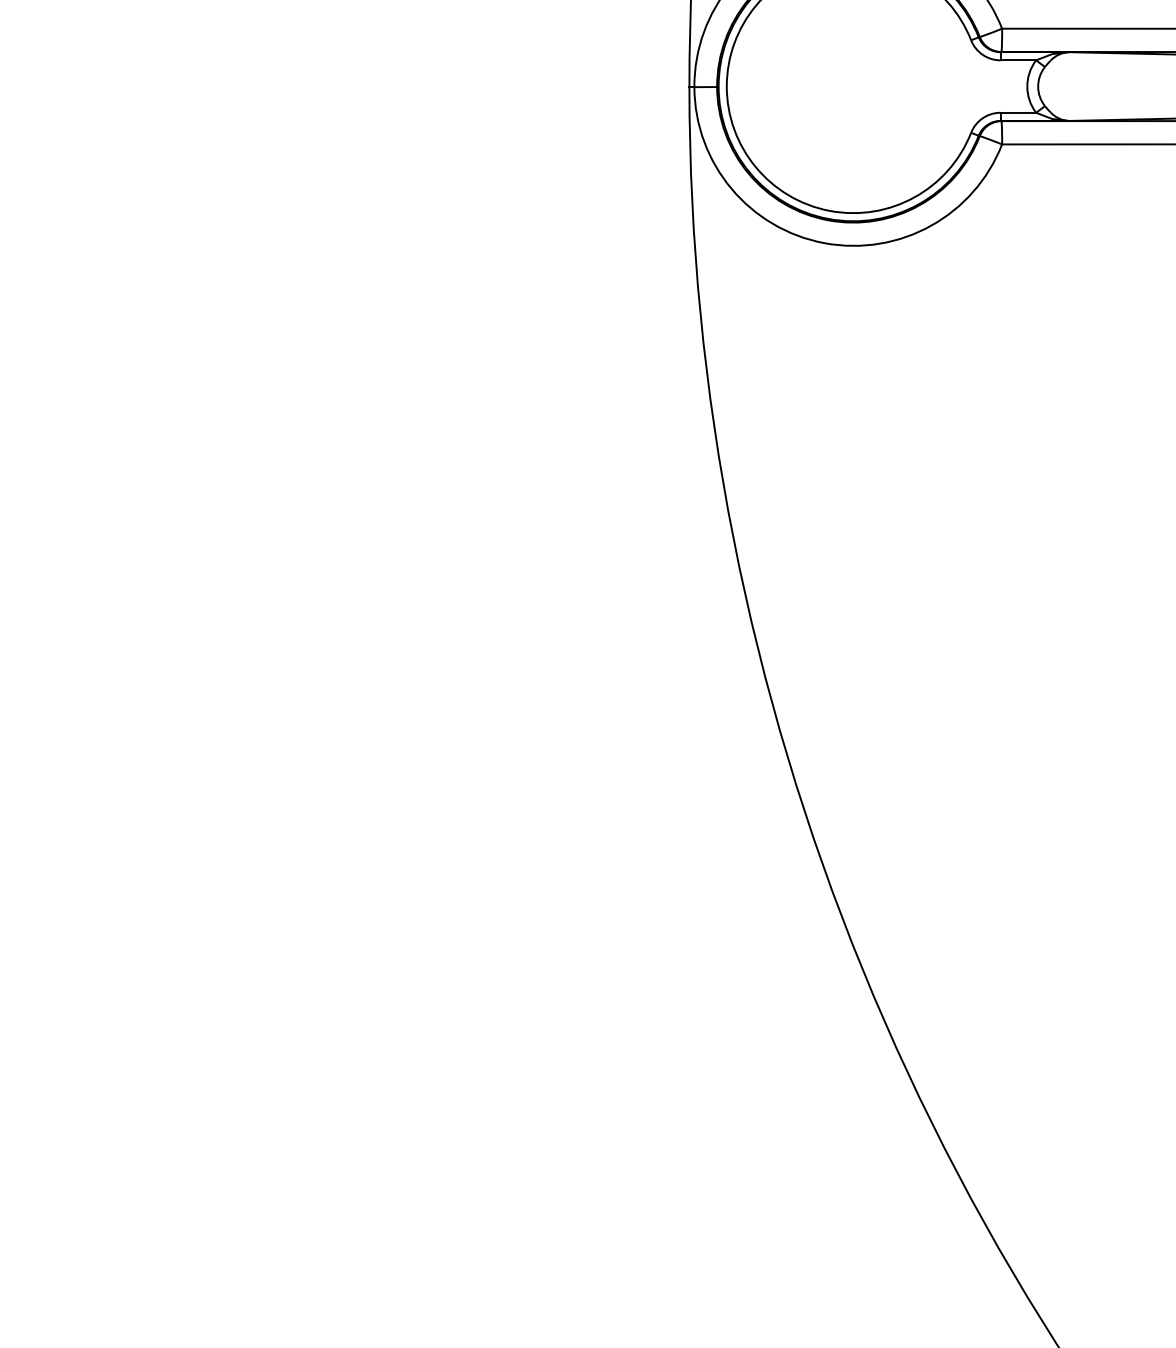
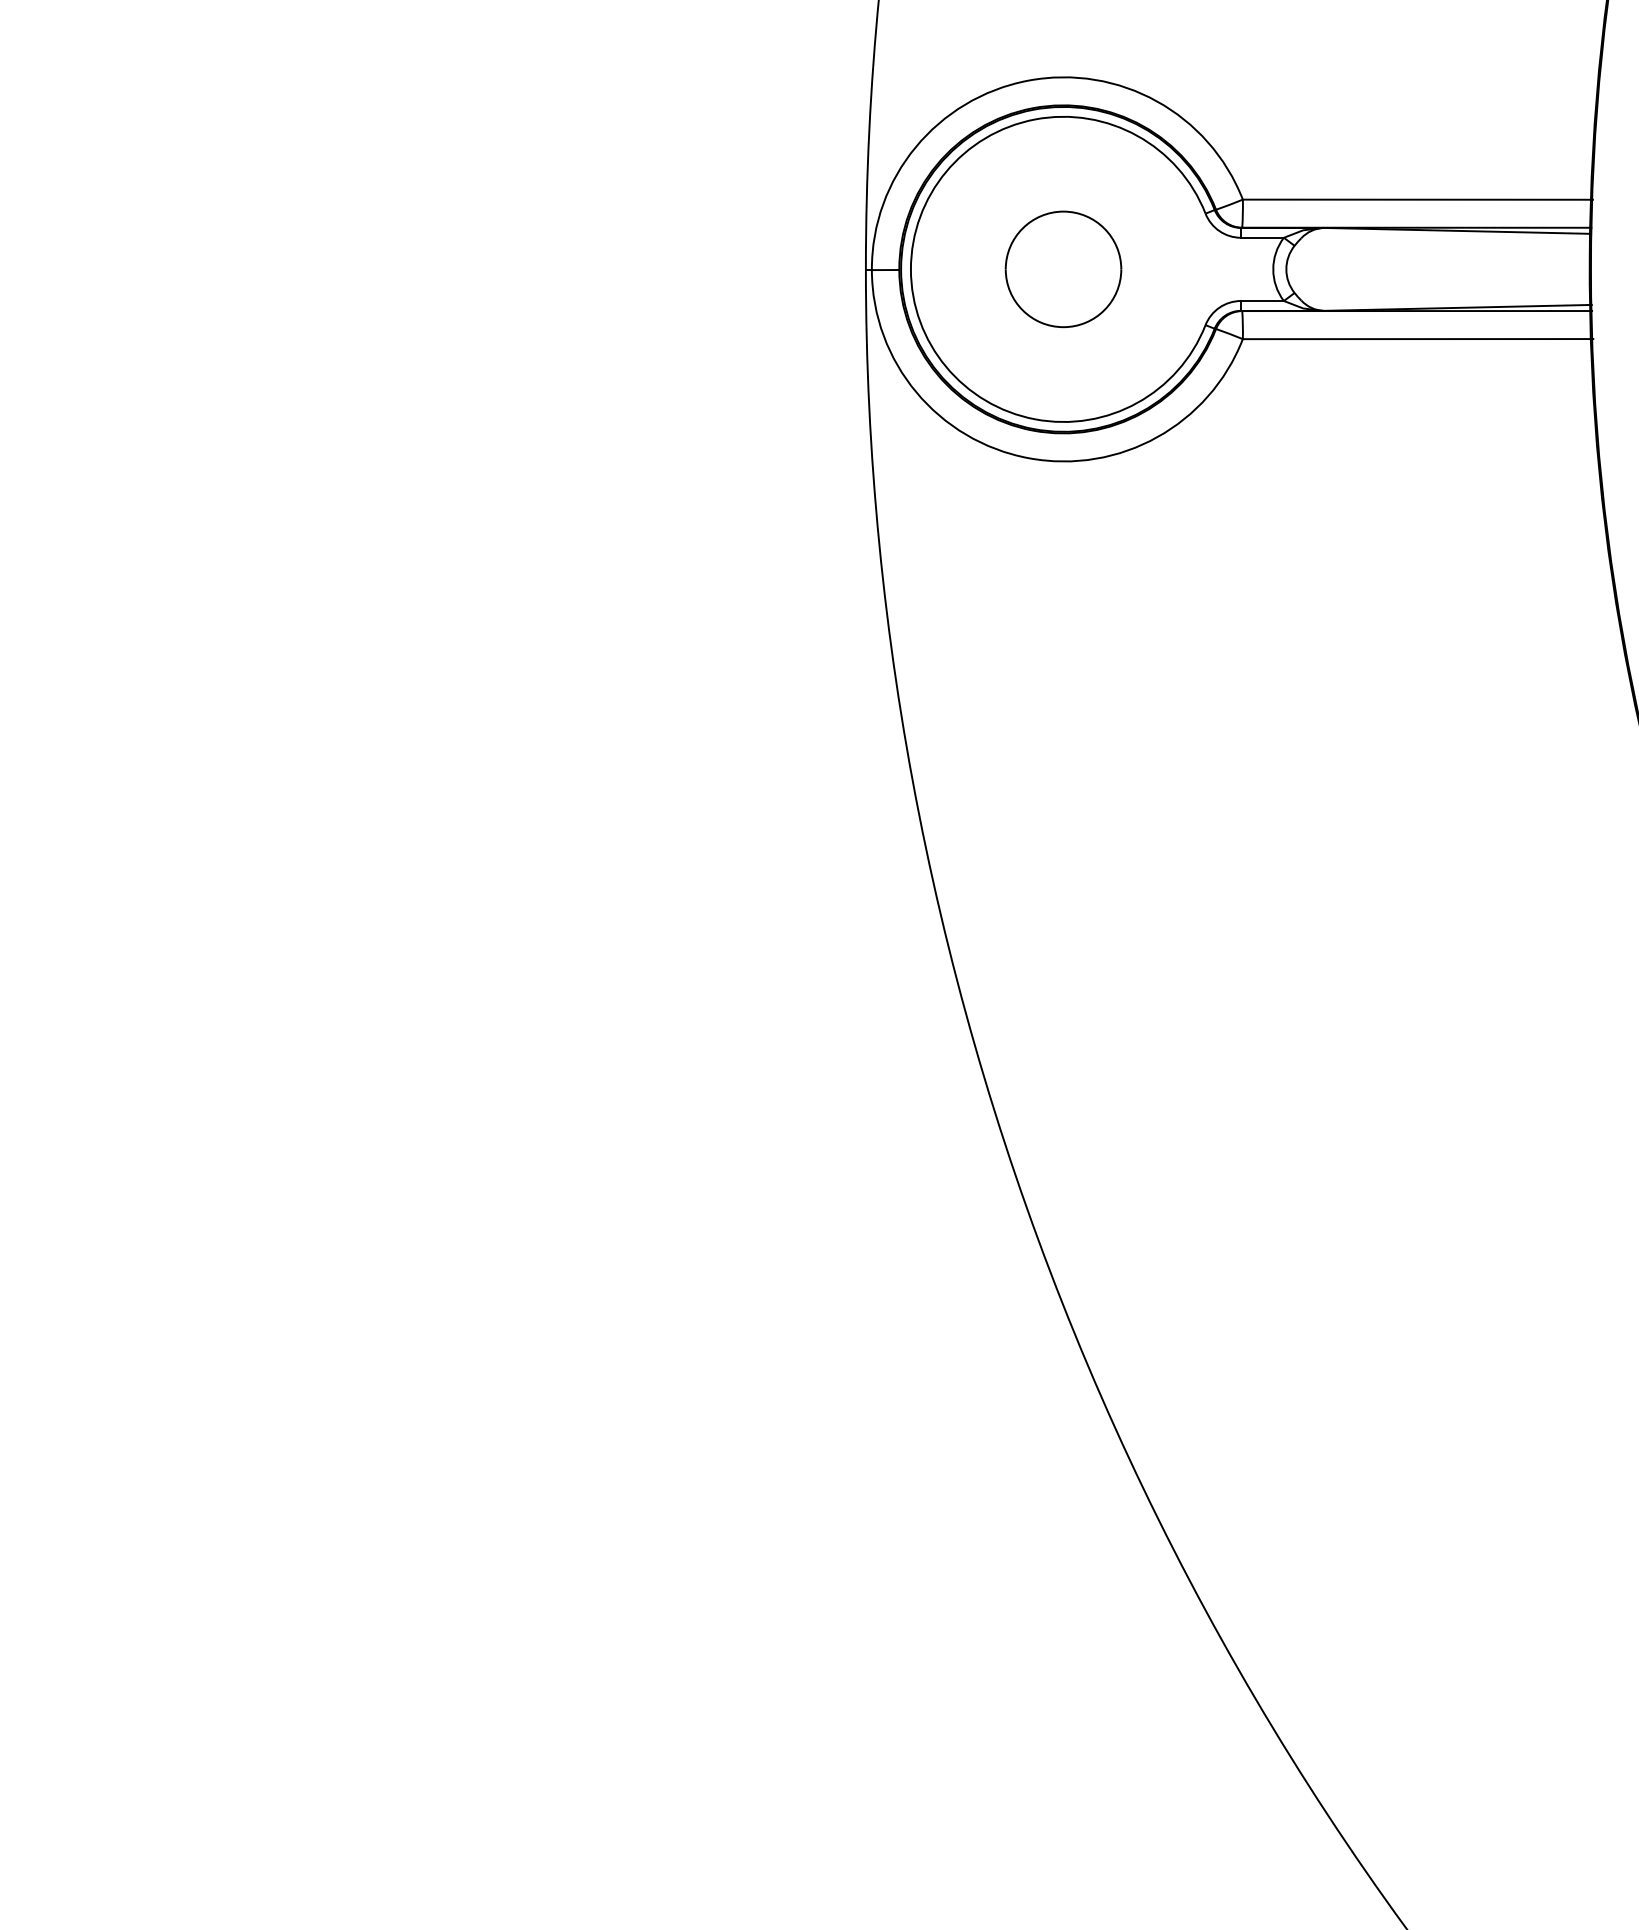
part: (853, 86) -> (1063, 269), added

